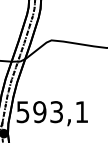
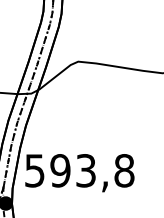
text: (81, 112) -> (123, 171), 593,1 -> 593,8

